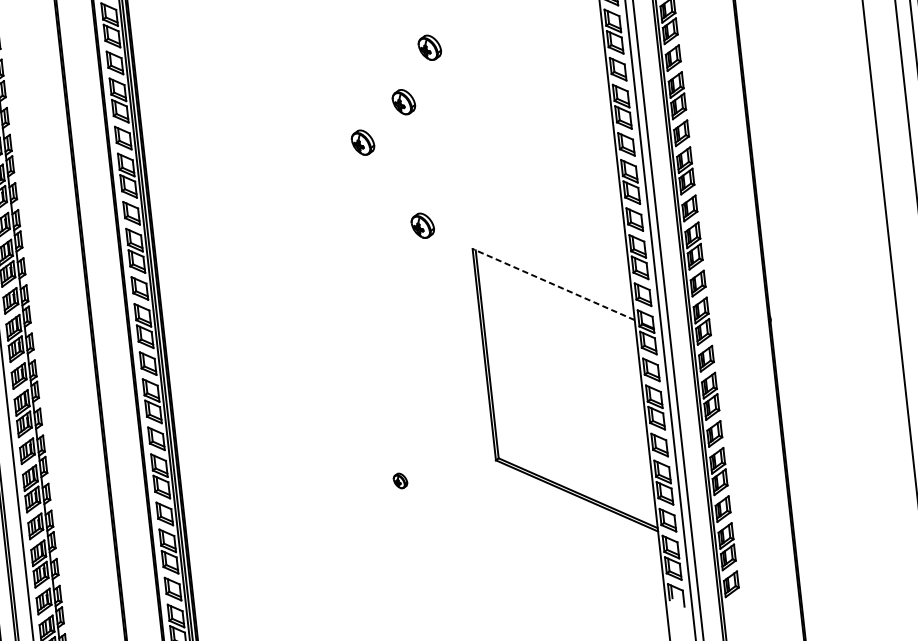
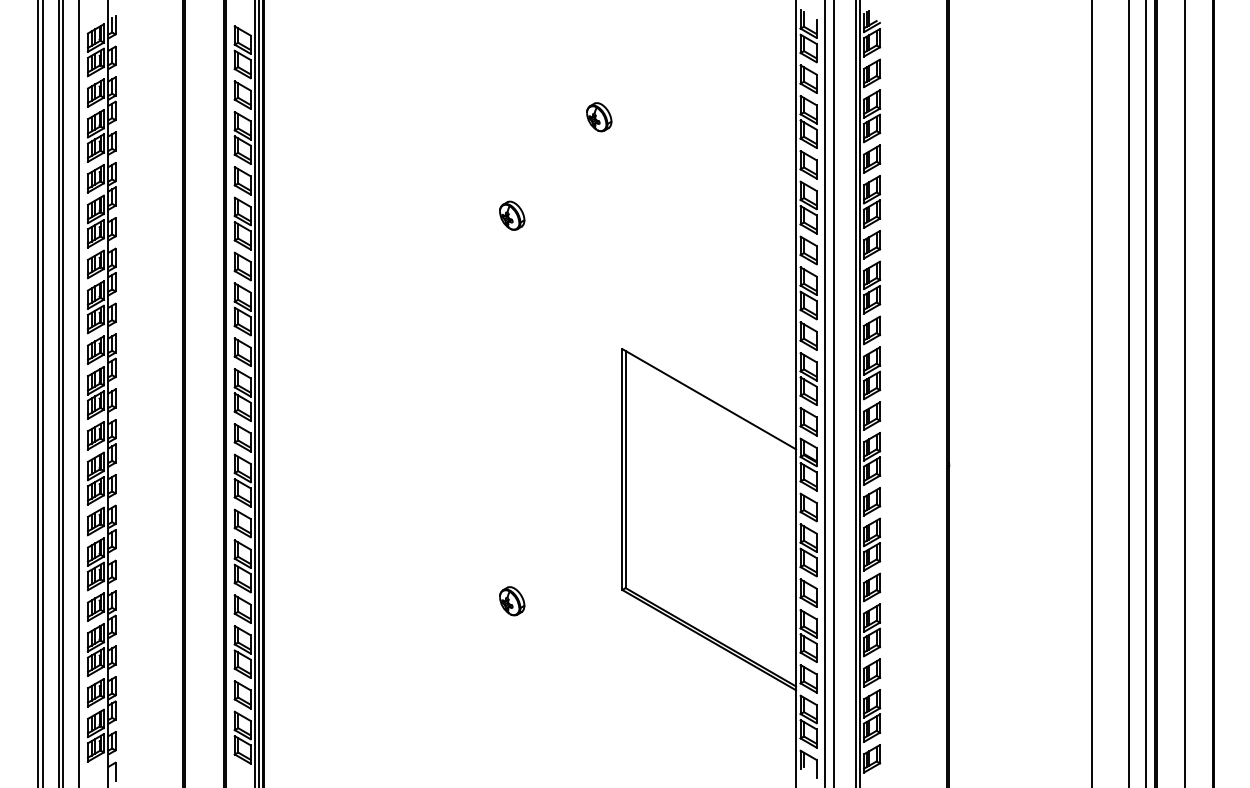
part: (404, 102) -> (563, 175), removed
part: (423, 225) -> (569, 316), removed
line: (552, 283) -> (708, 398), dashed -> solid
part: (400, 481) -> (512, 601), size x1.67

